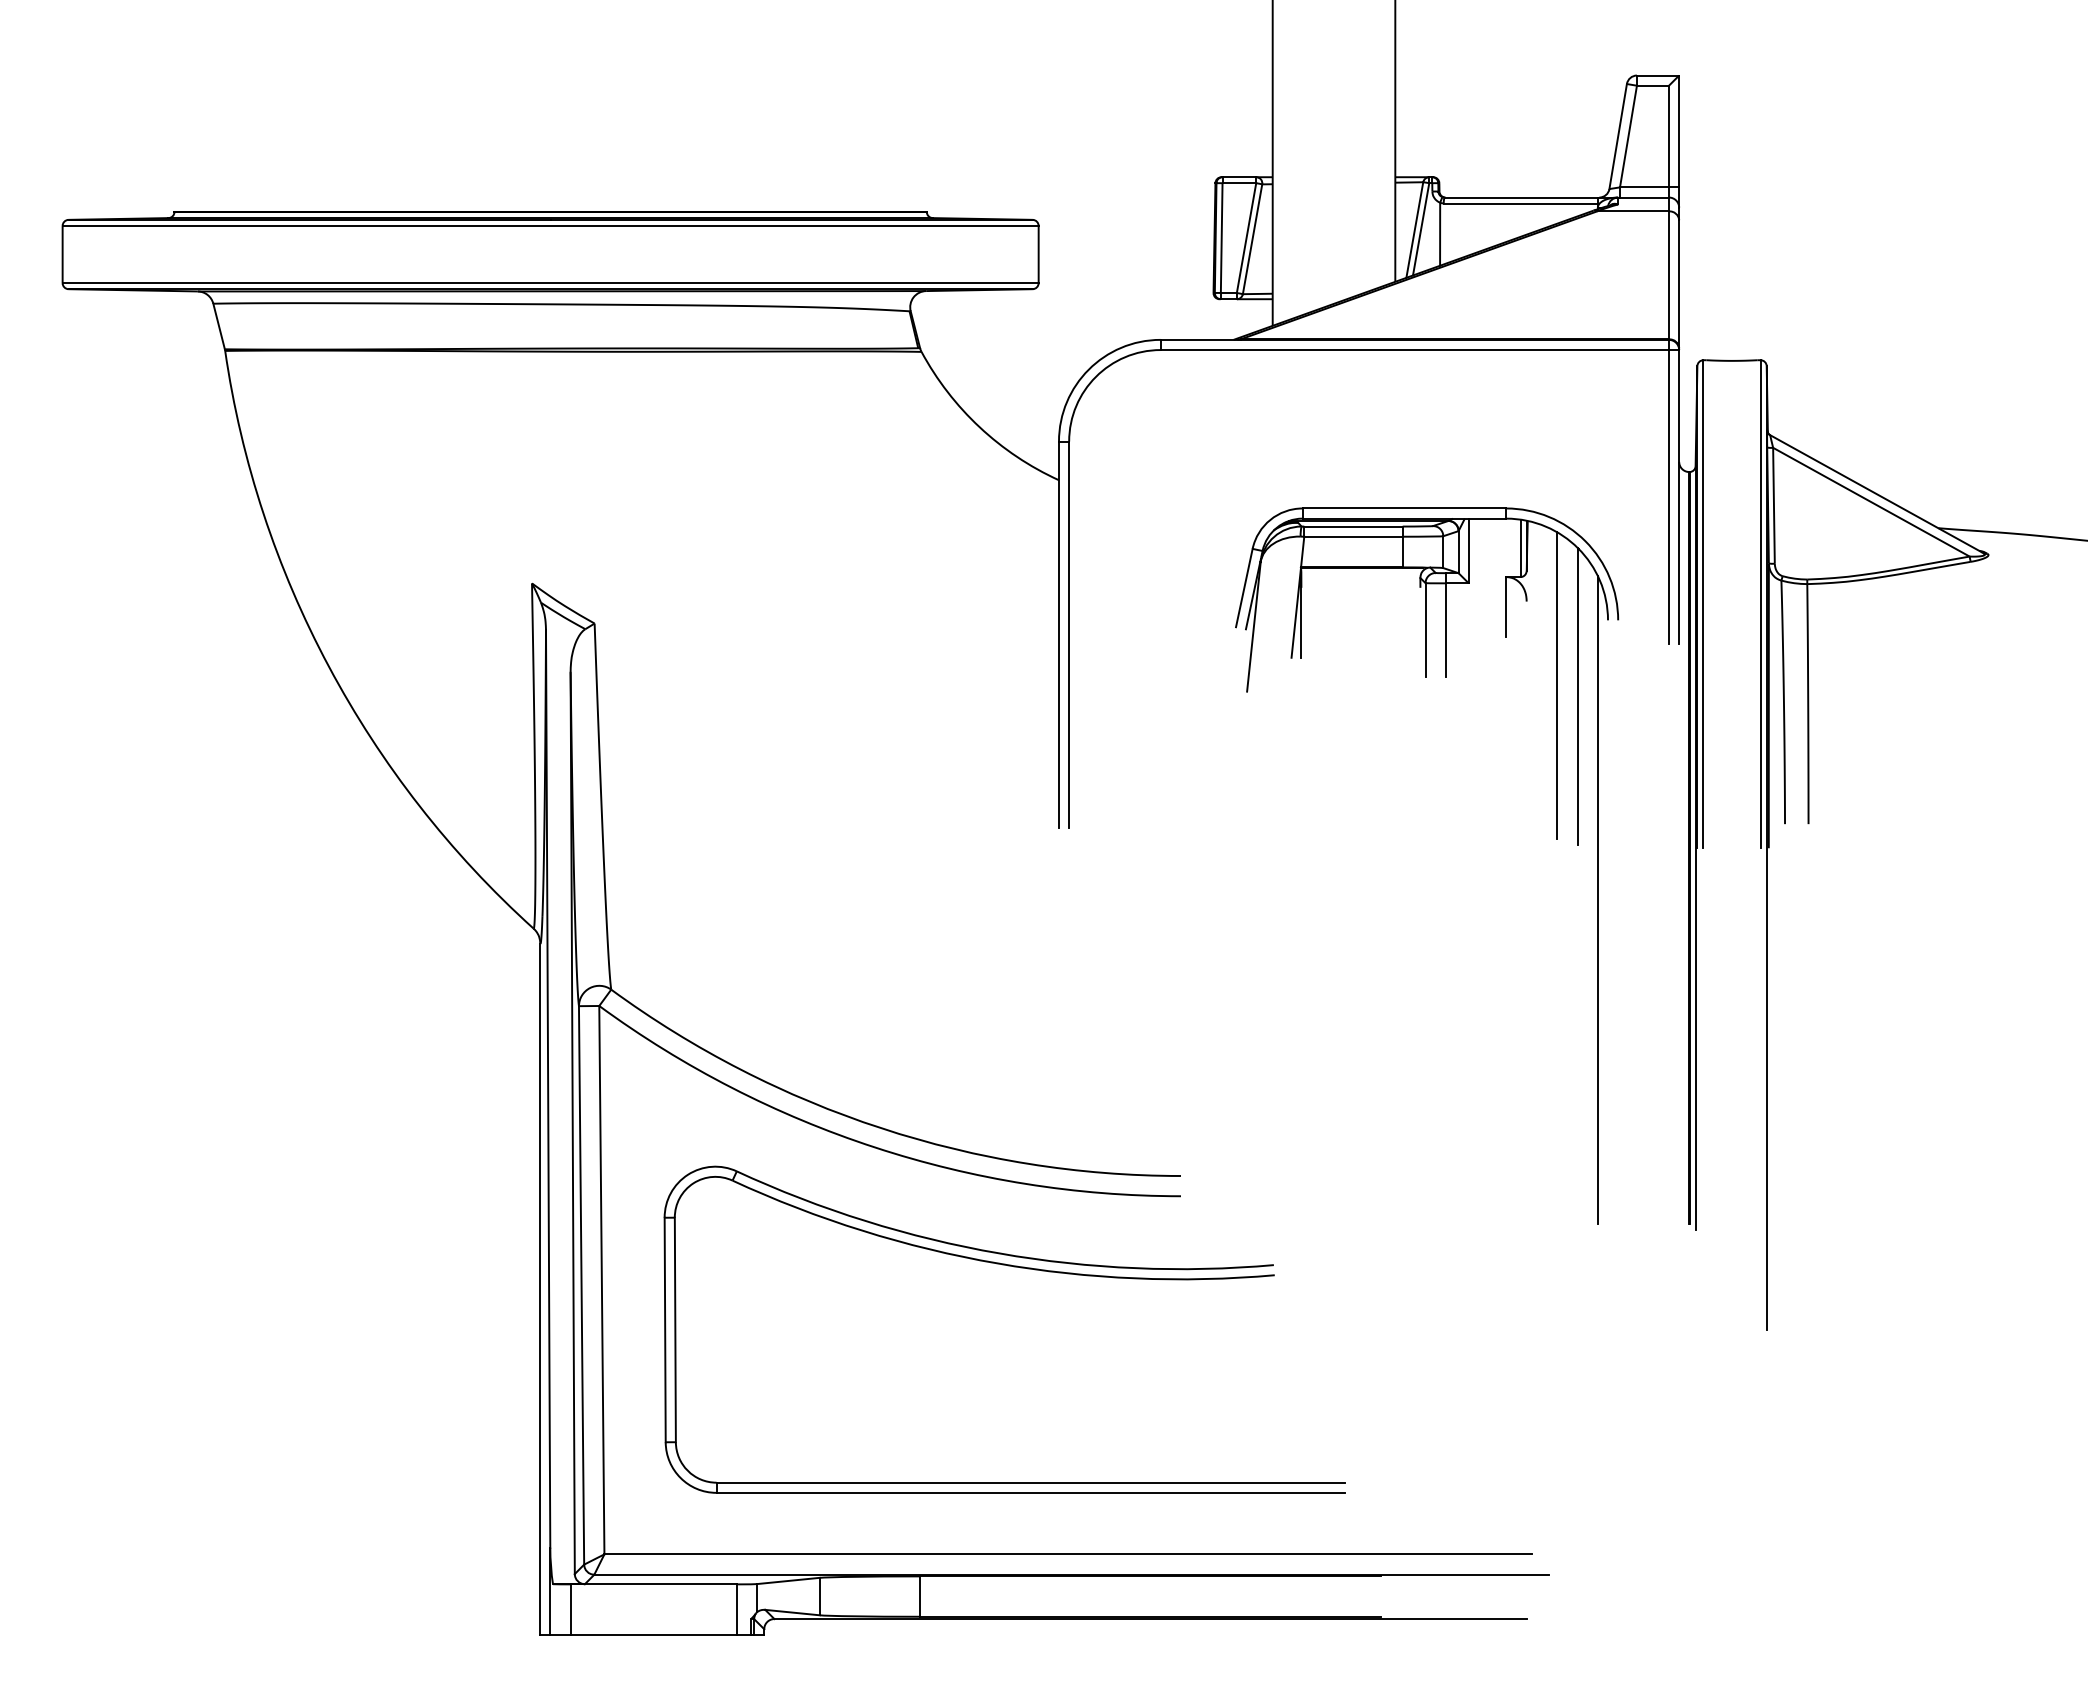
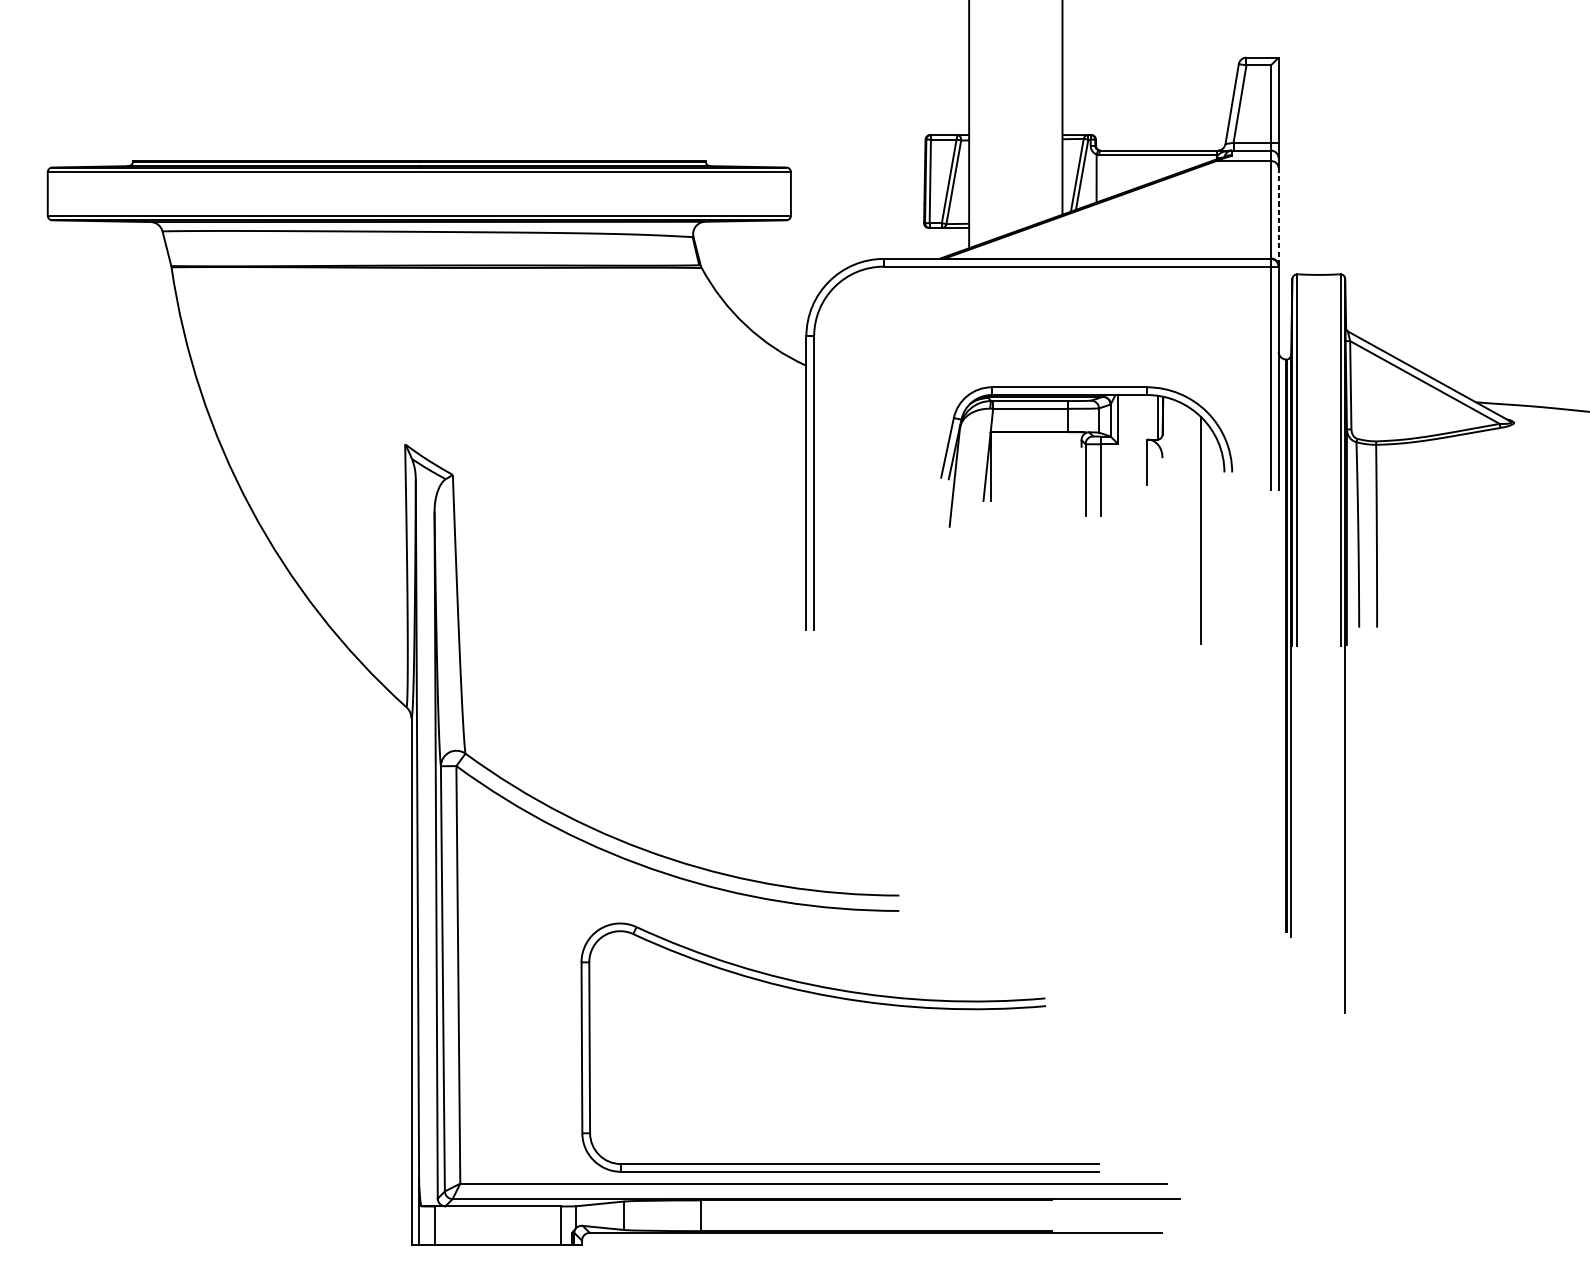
line: (1679, 284) -> (1278, 216), solid -> dashed
line: (1557, 685) -> (1185, 522), removed
line: (1597, 900) -> (1216, 685), removed
part: (1013, 1267) -> (847, 1000), moved

